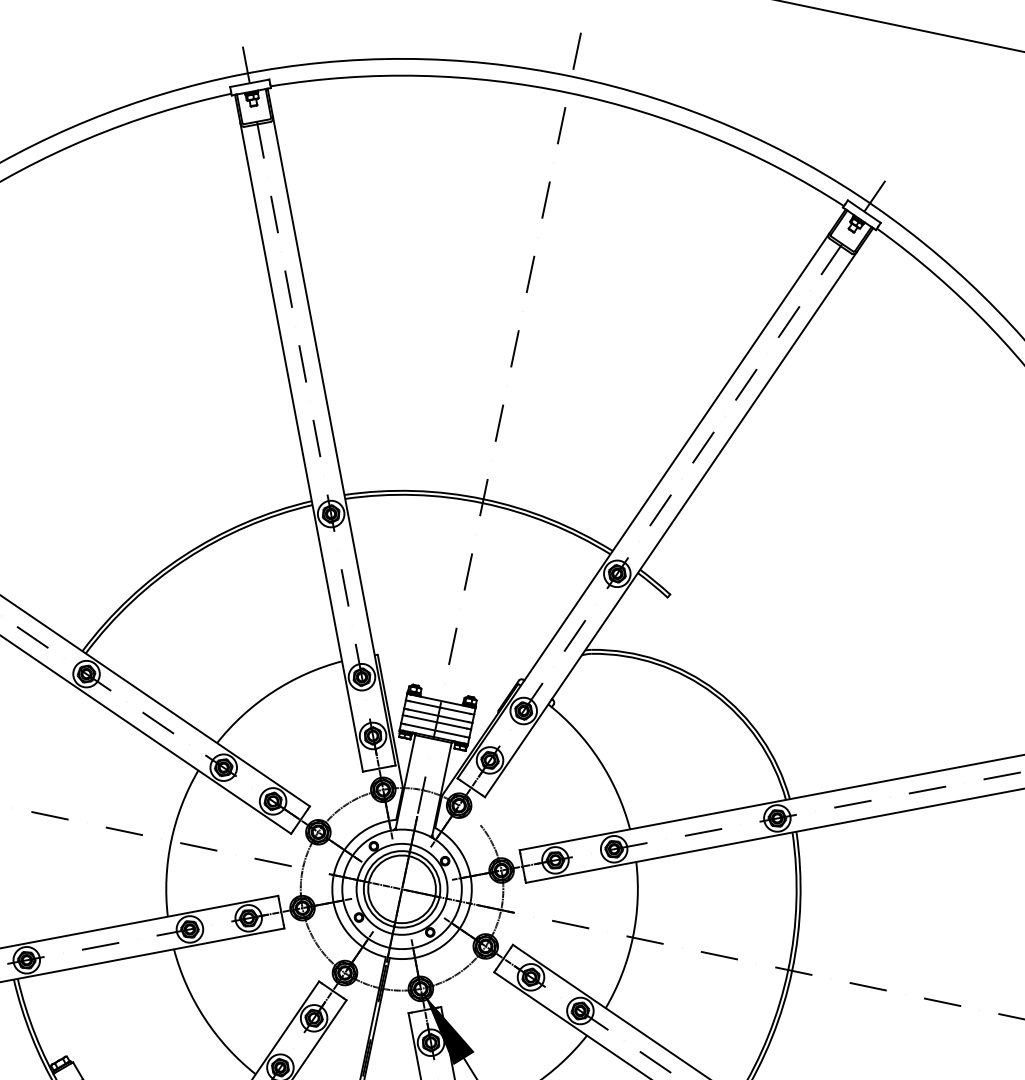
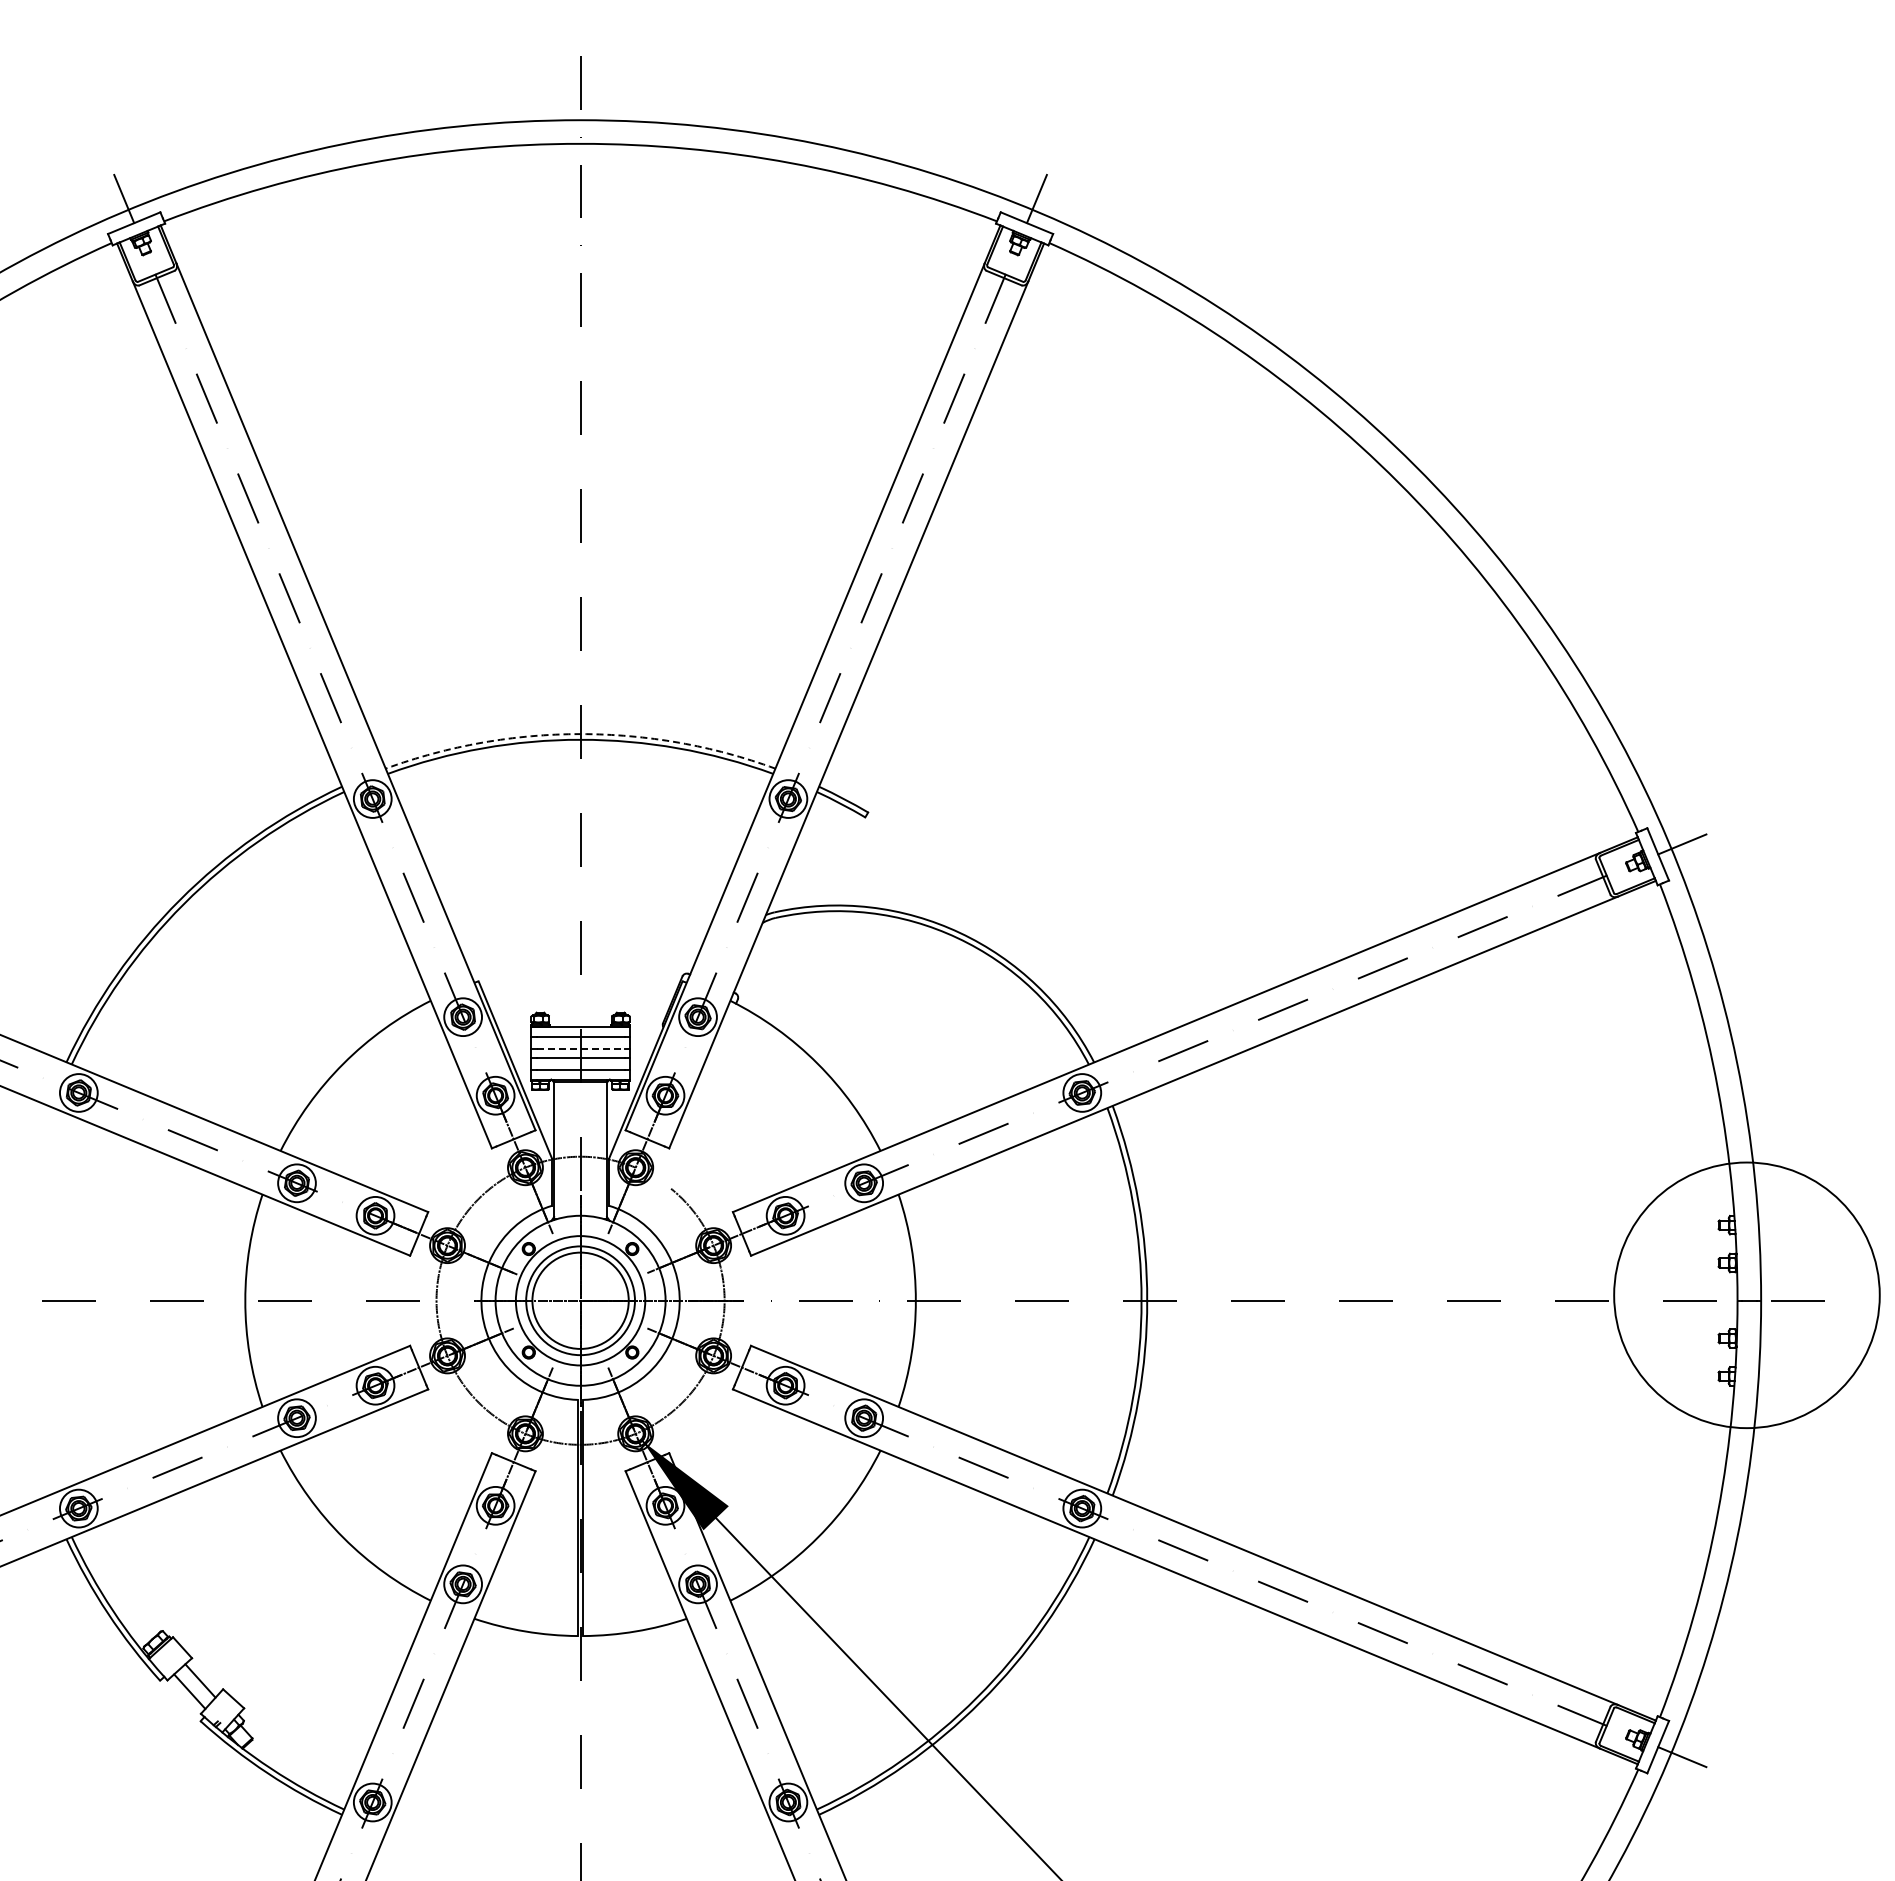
arc: (483, 499) -> (580, 734), solid -> dashed
line: (438, 715) -> (580, 1048), solid -> dashed

